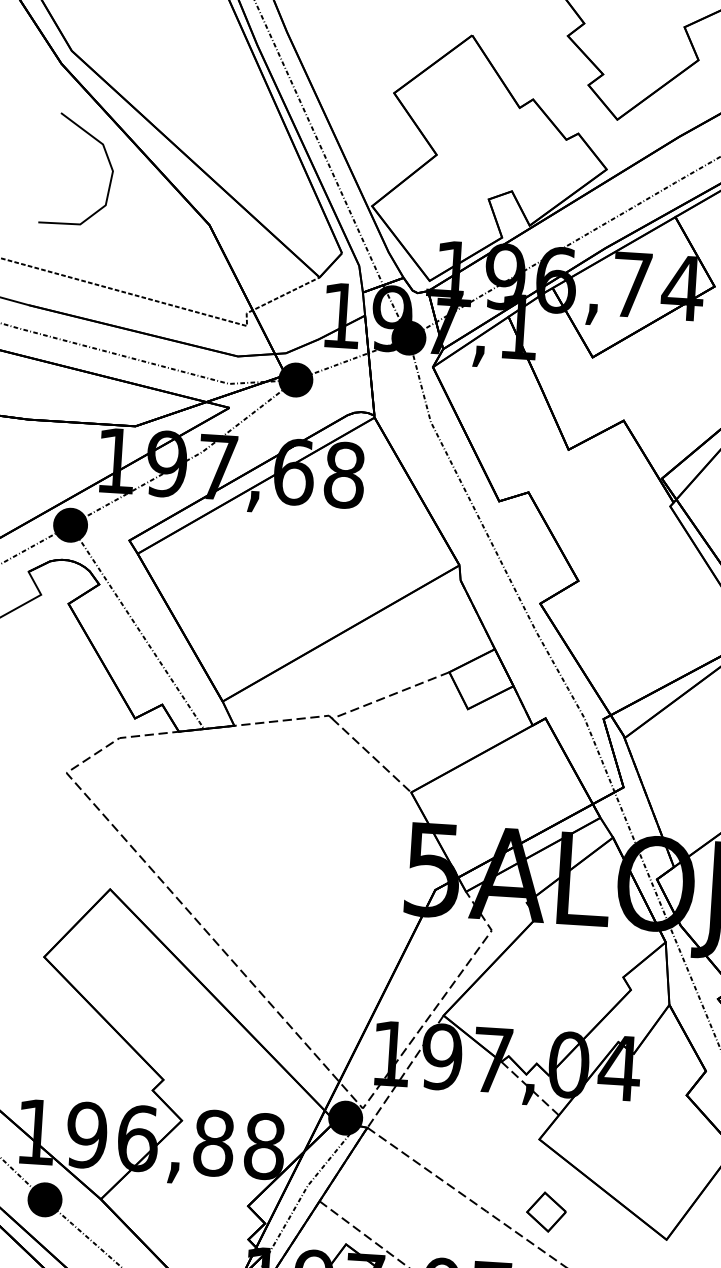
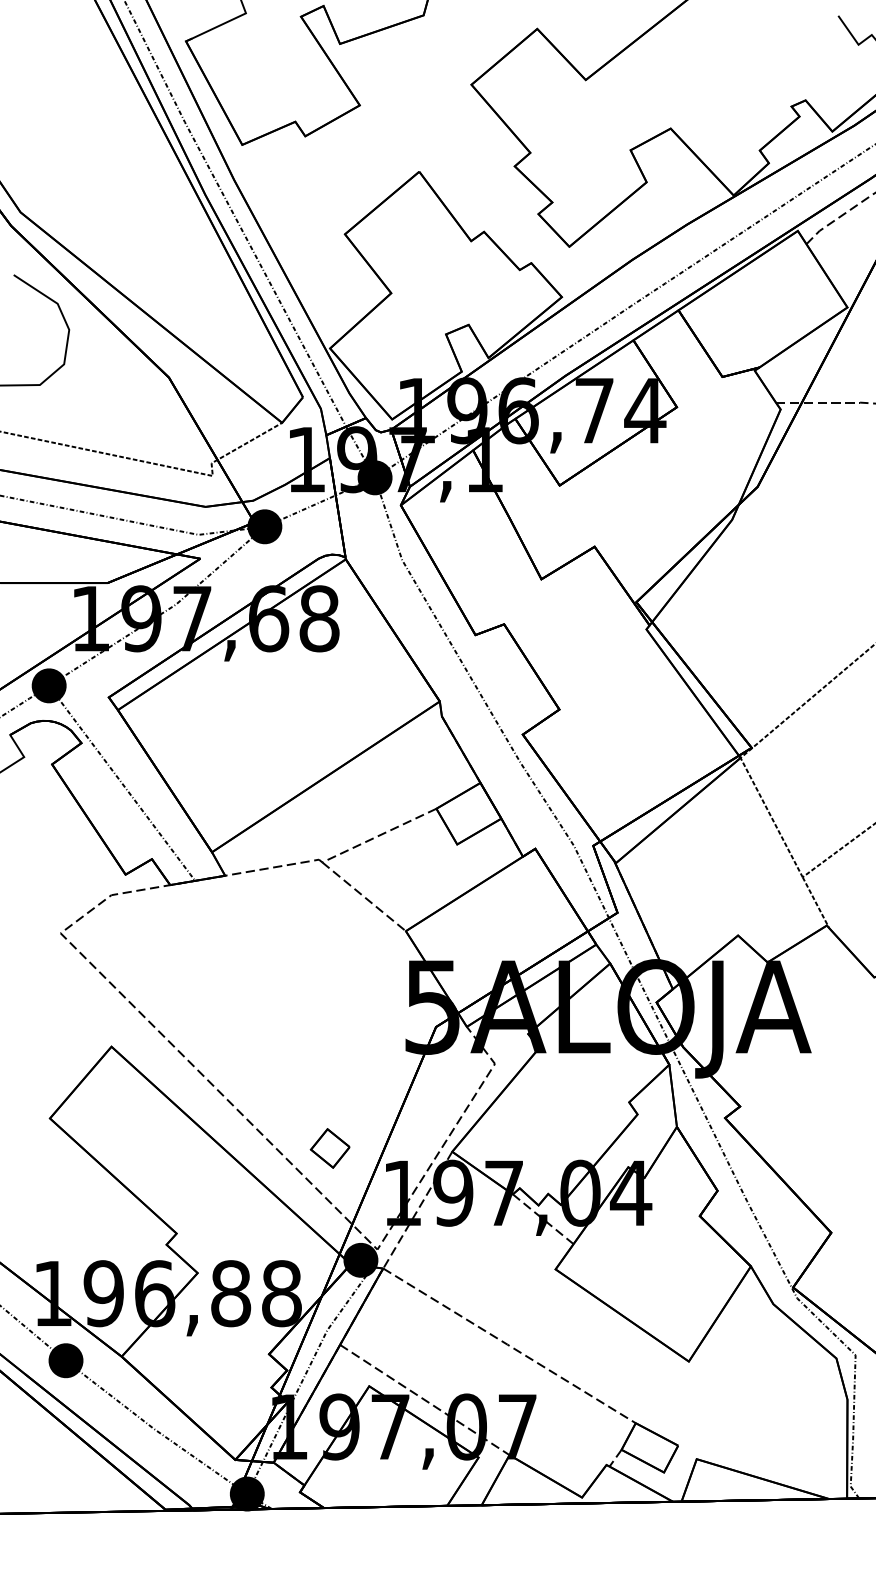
part: (545, 1212) -> (329, 1148), moved

